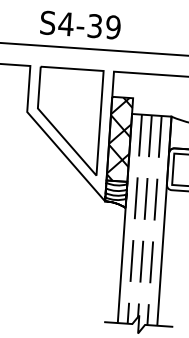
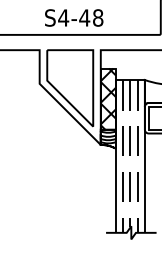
text: (104, 26) -> (91, 17), S4-39 -> S4-48

